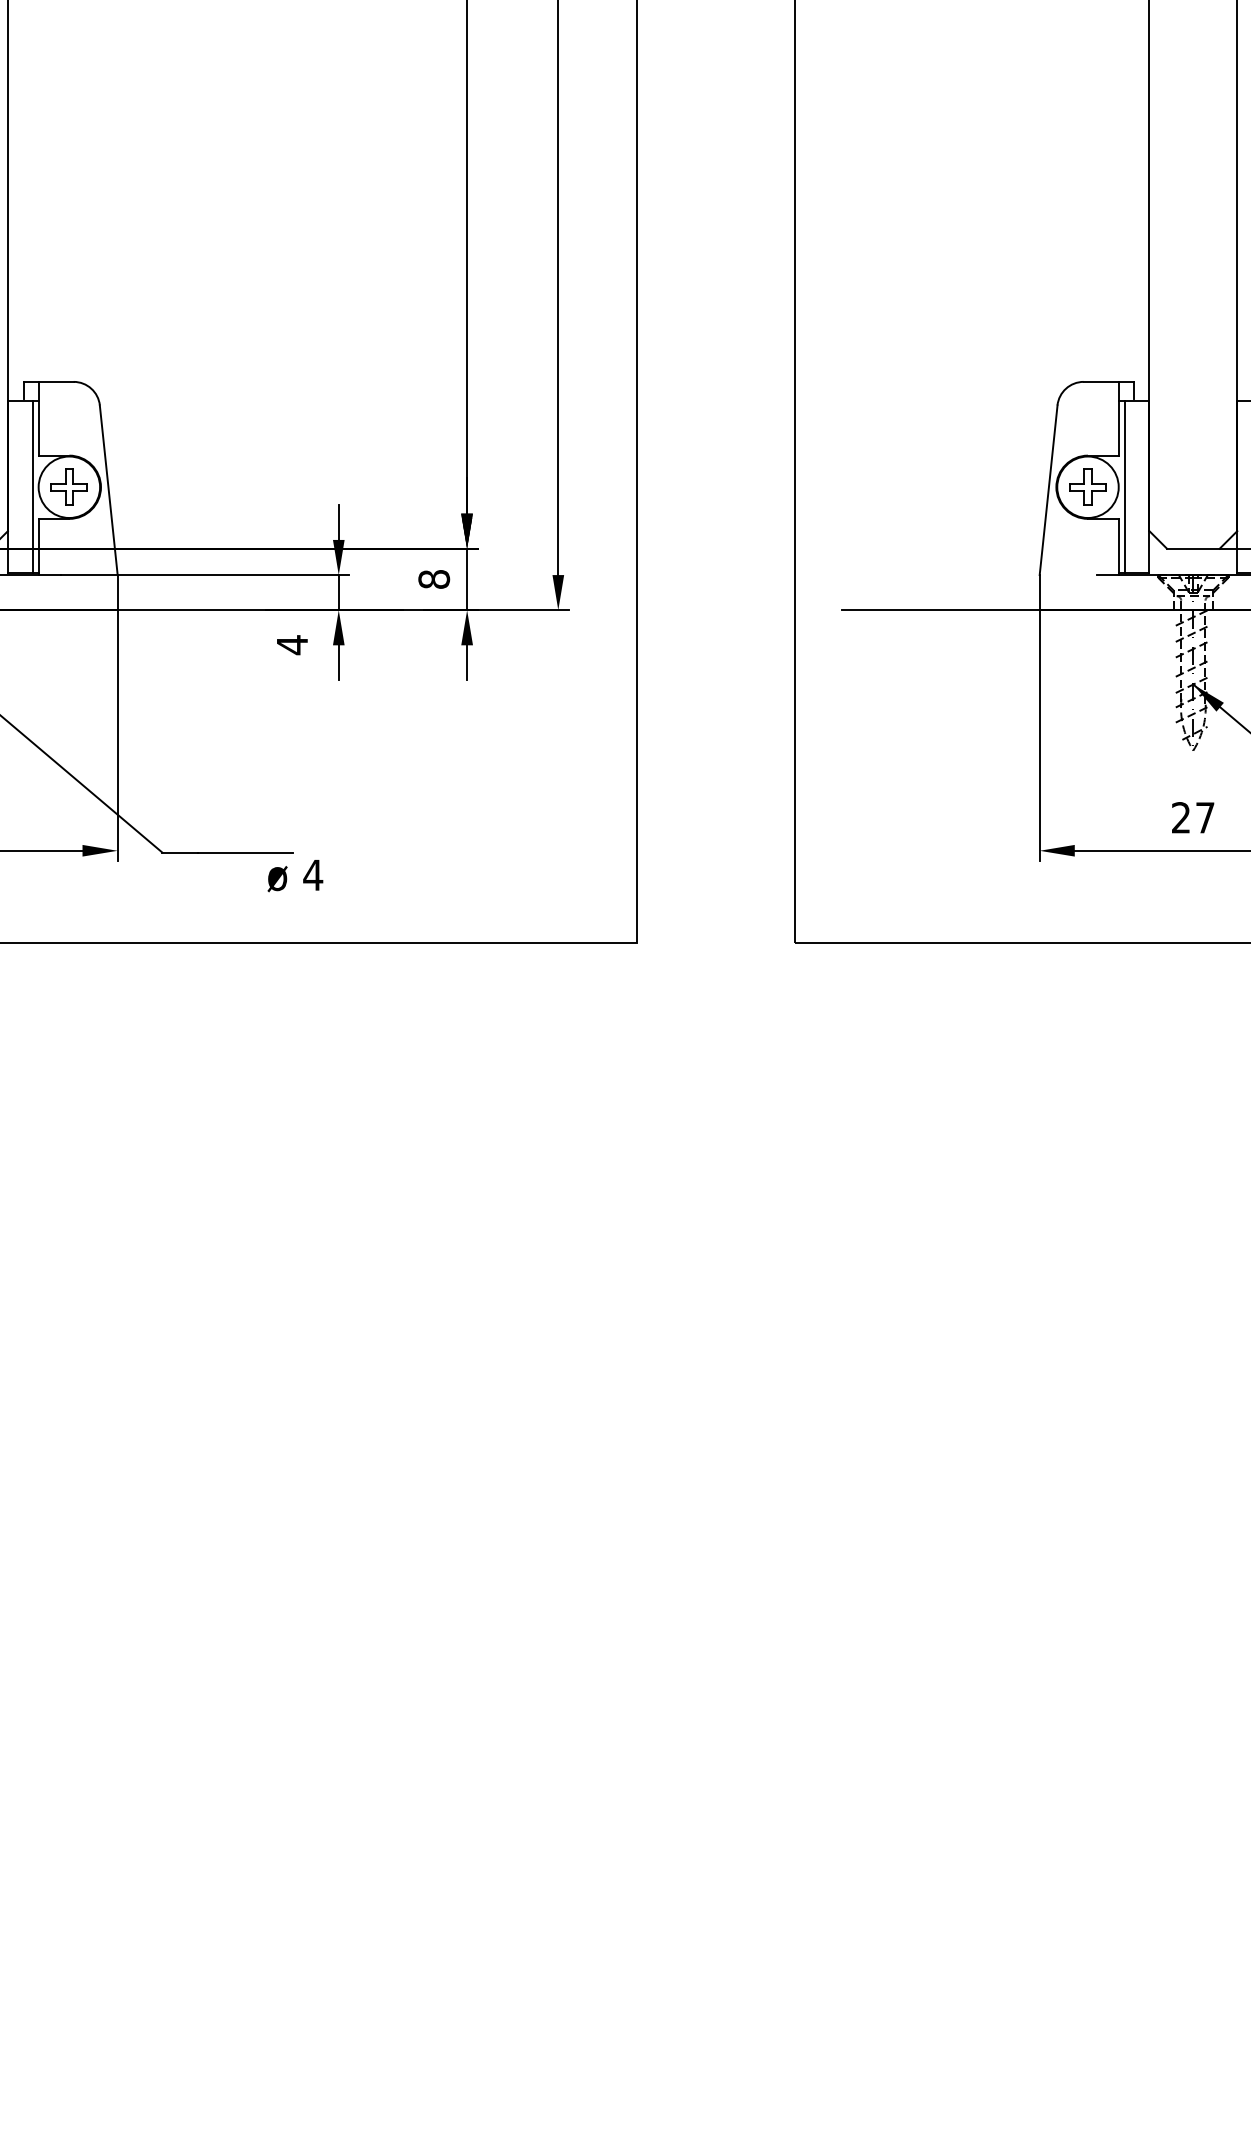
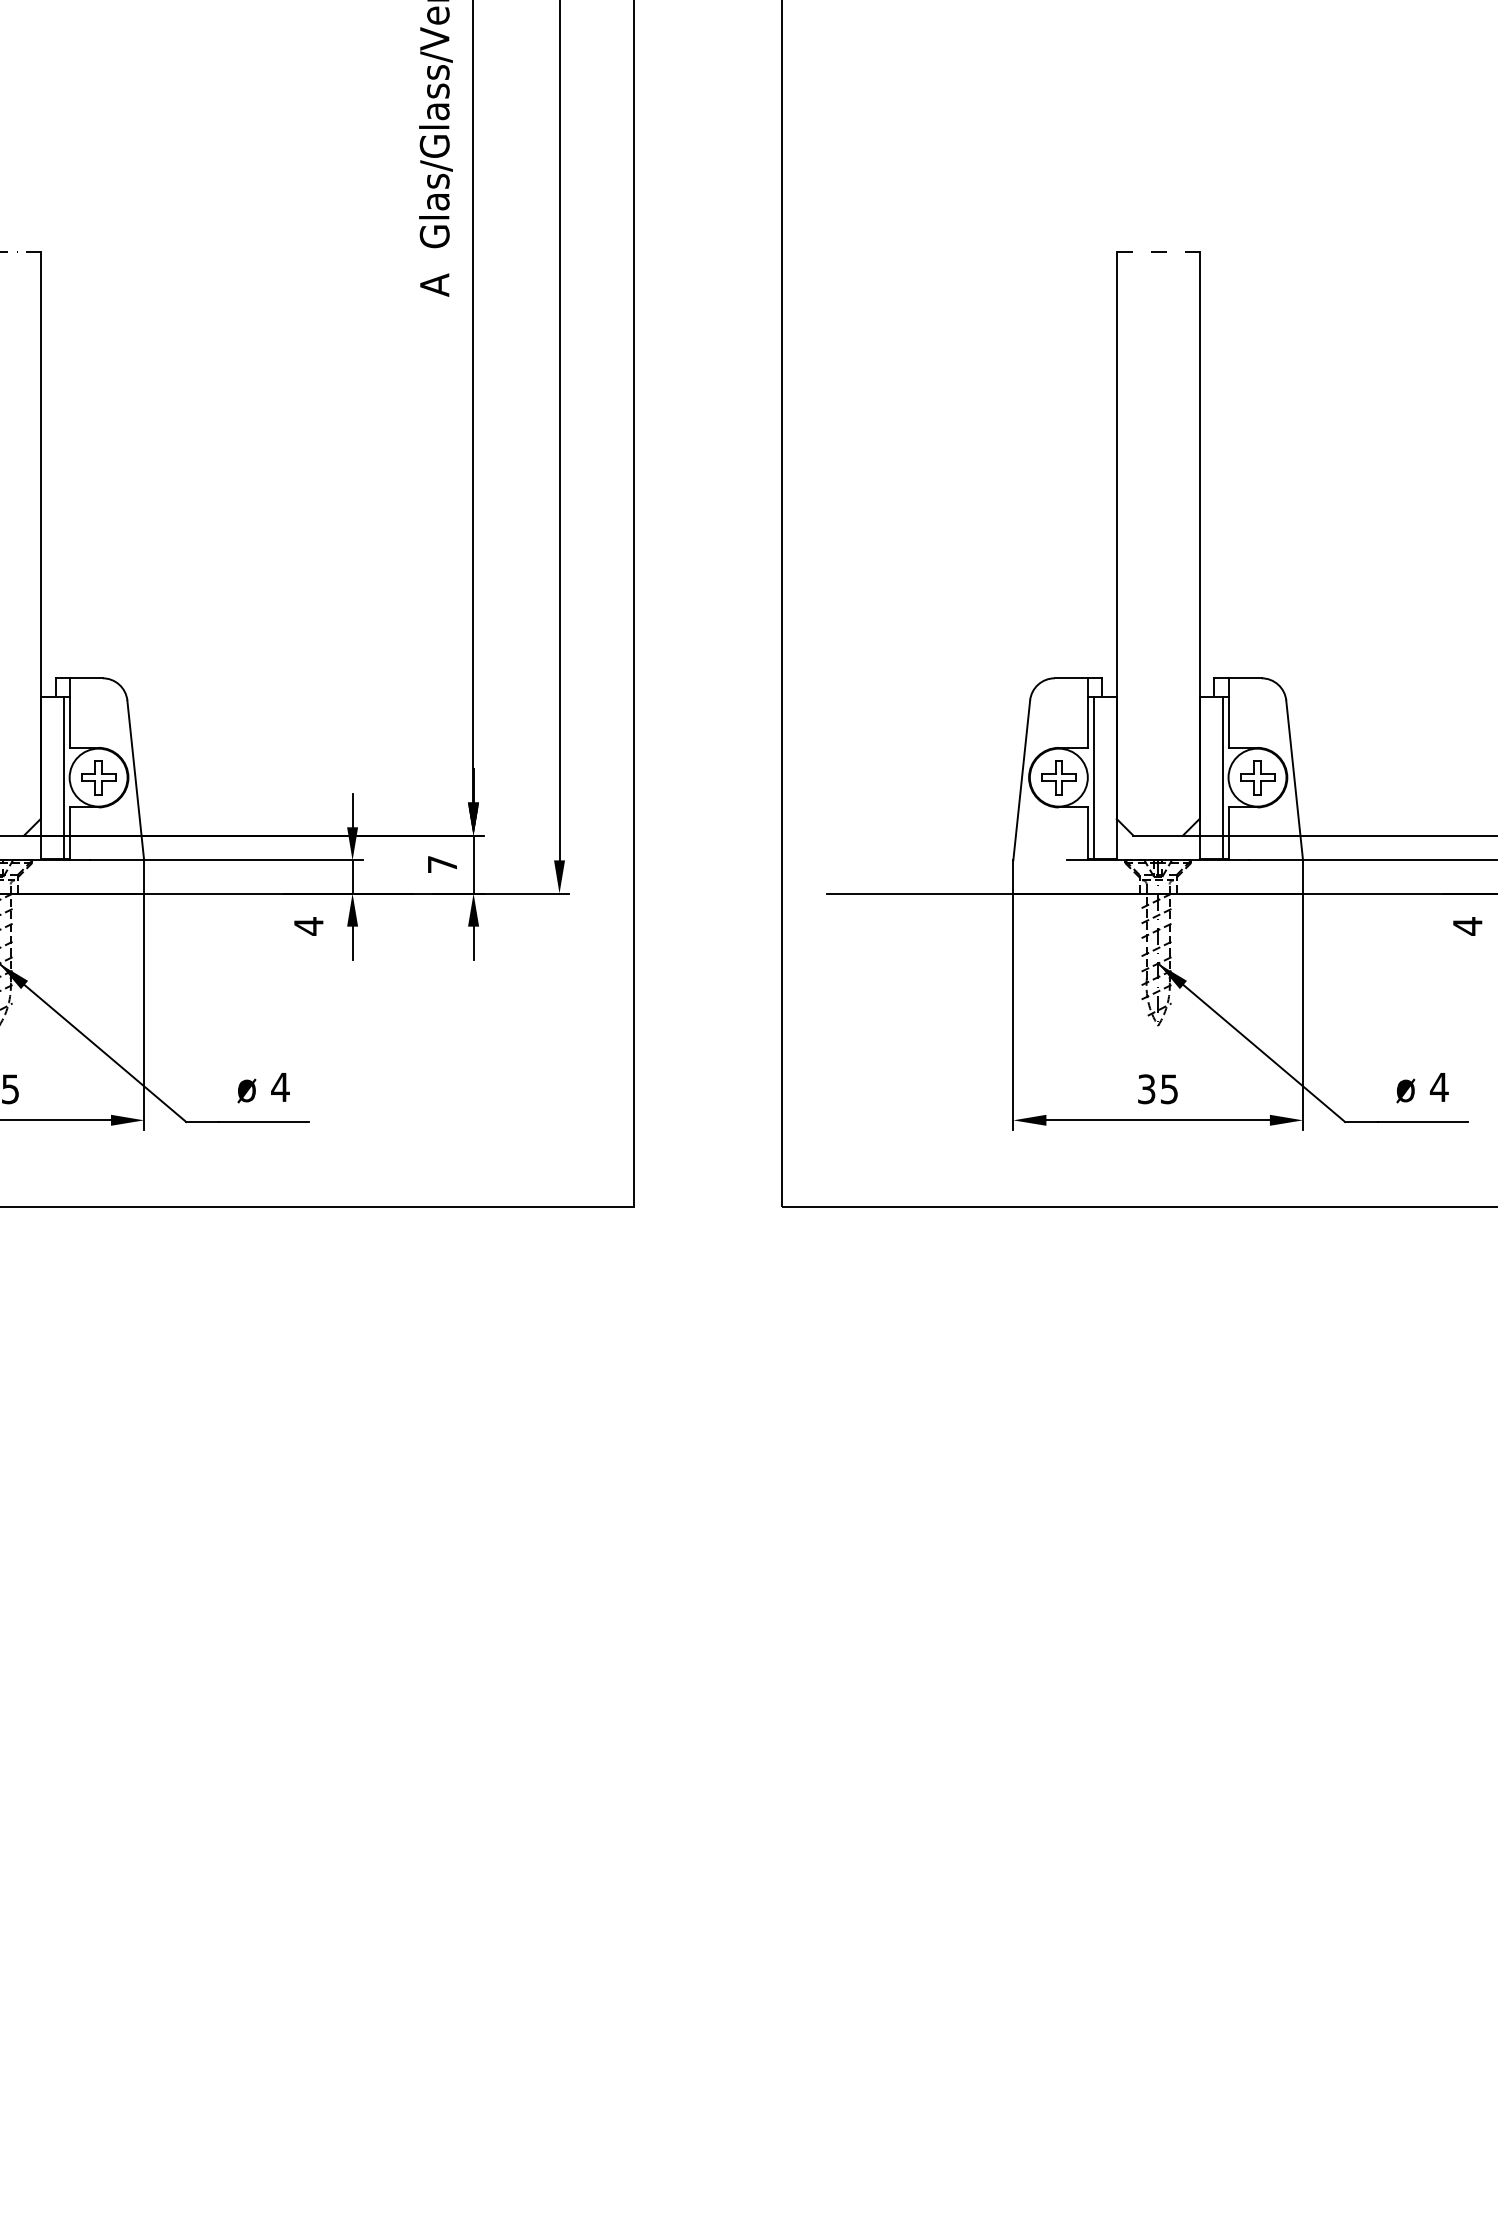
text: (434, 579) -> (442, 864), 8 -> 7
text: (1192, 818) -> (1157, 1089), 27 -> 35
text: (295, 876) -> (263, 1088), moved

